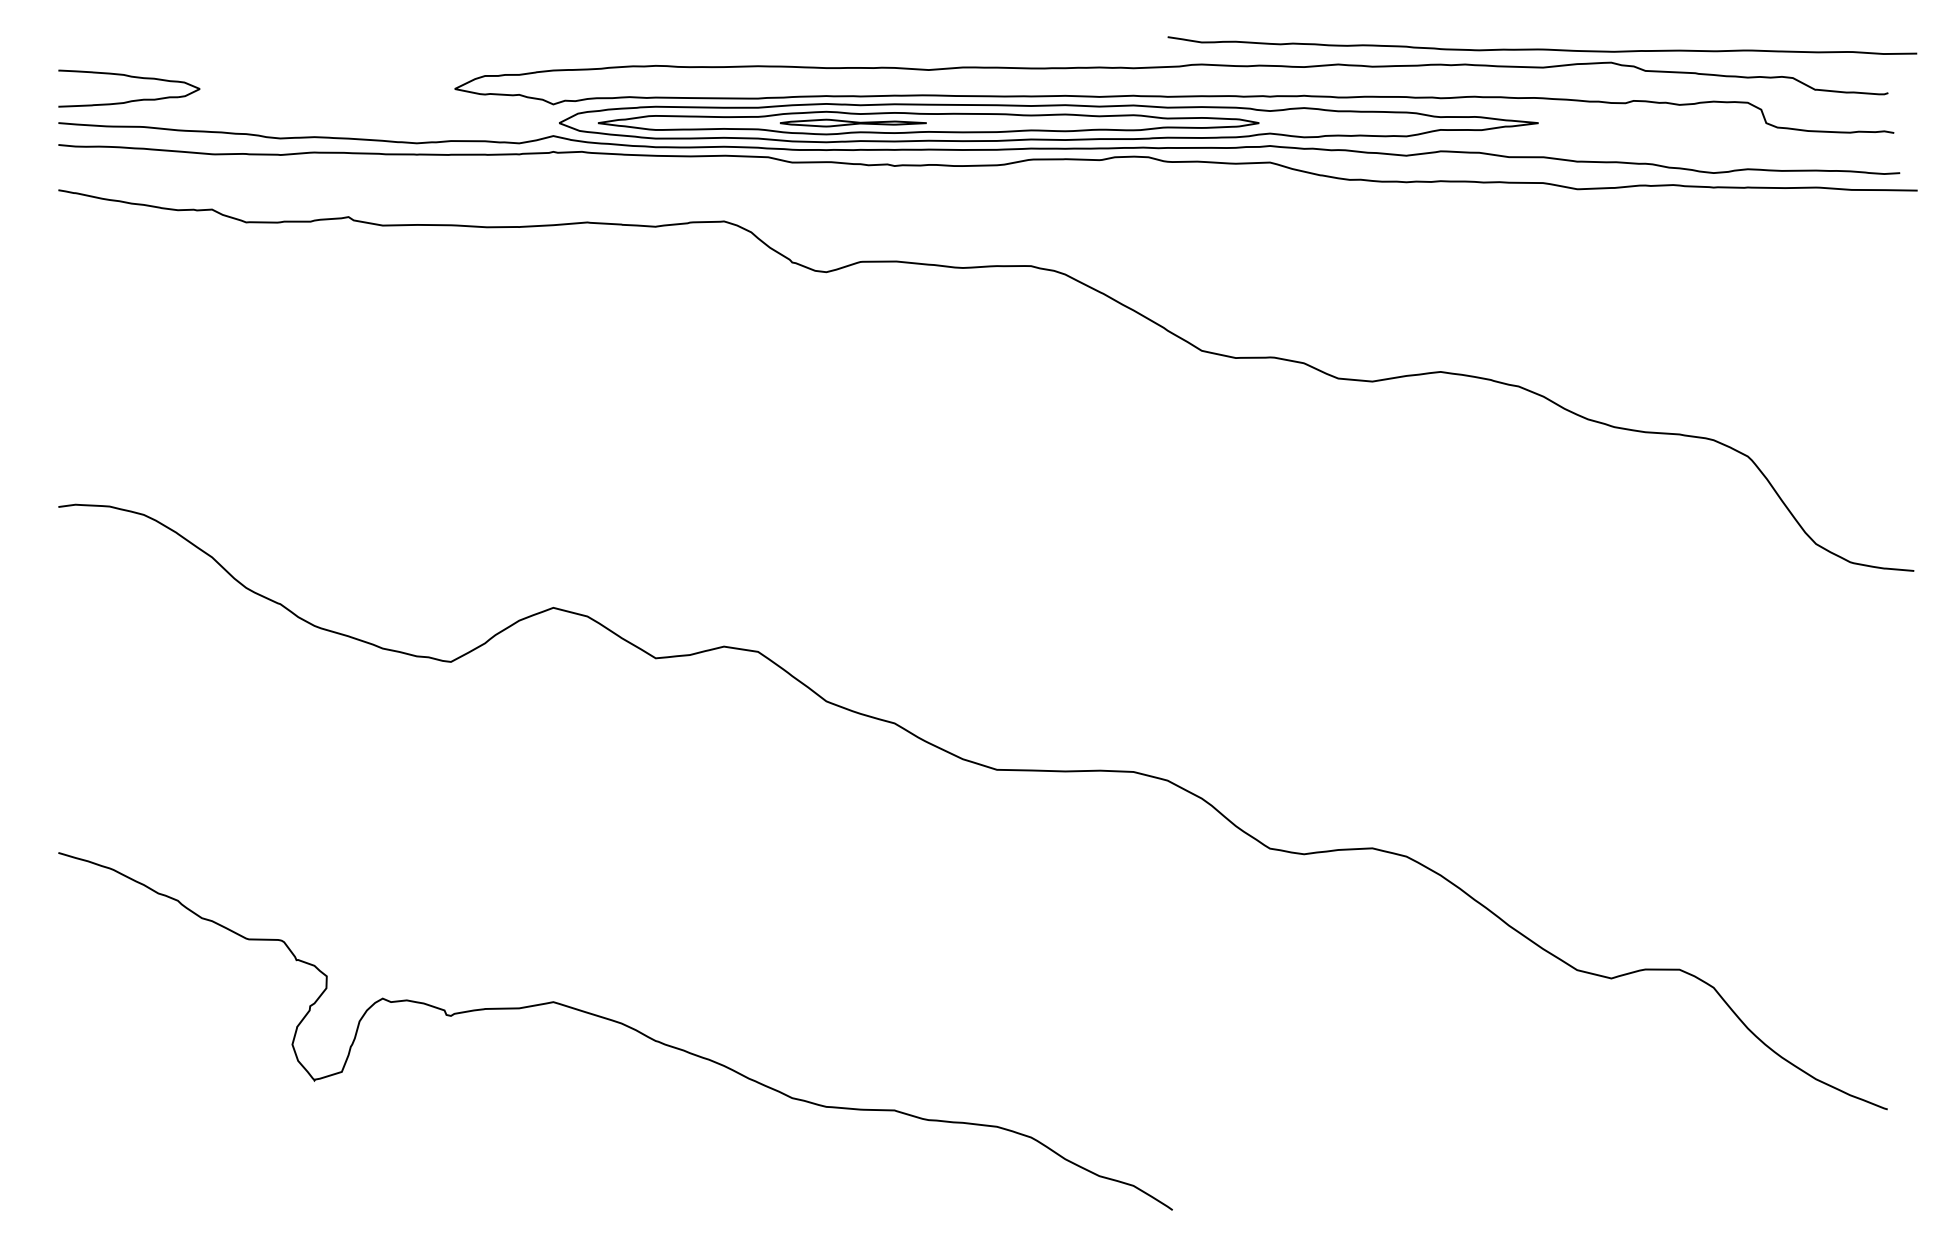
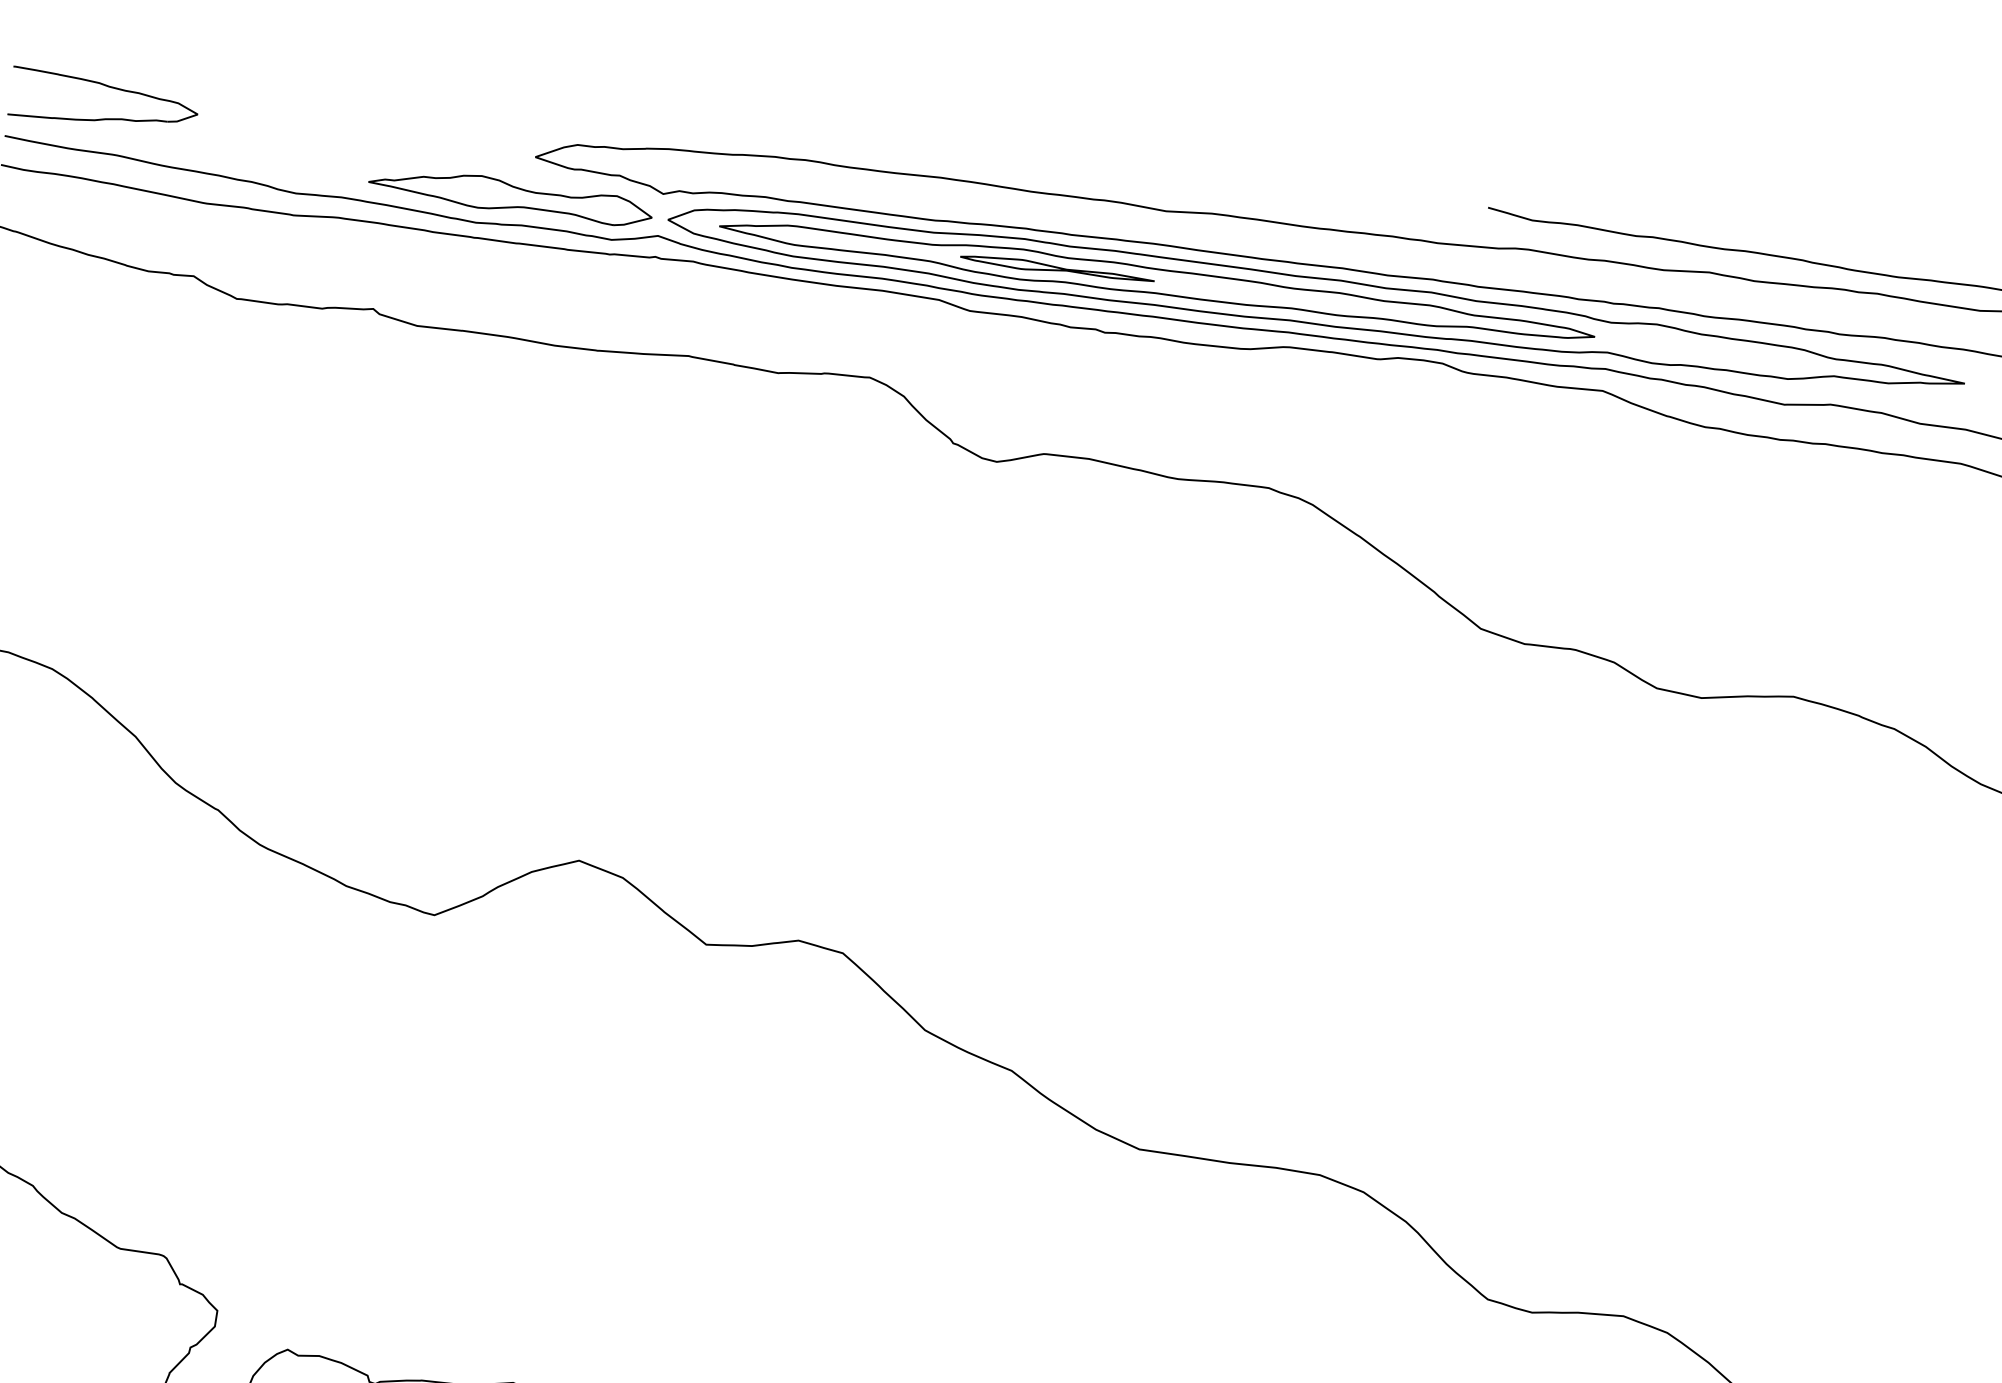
part: (440, 120) -> (511, 196), added

